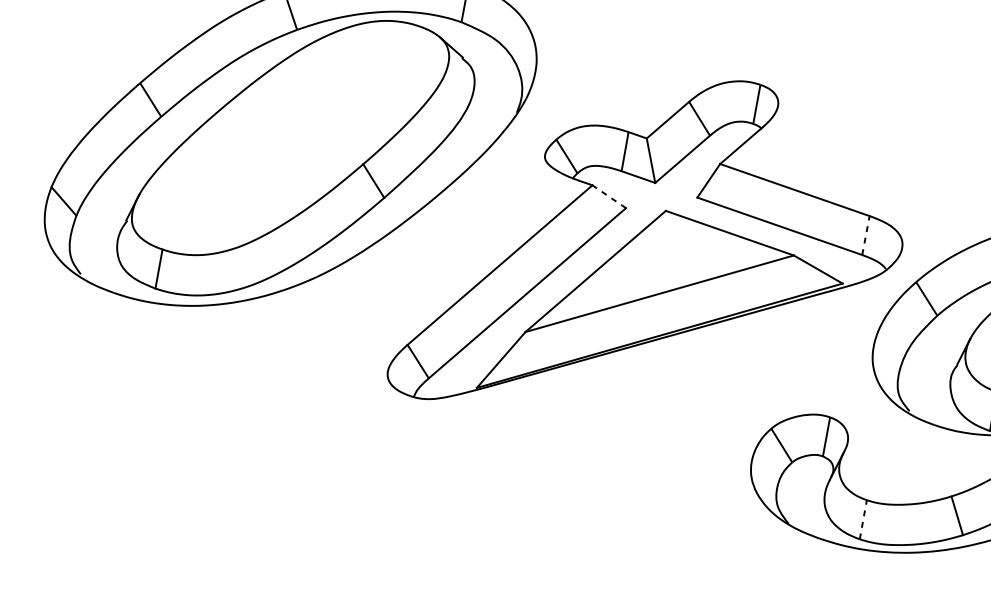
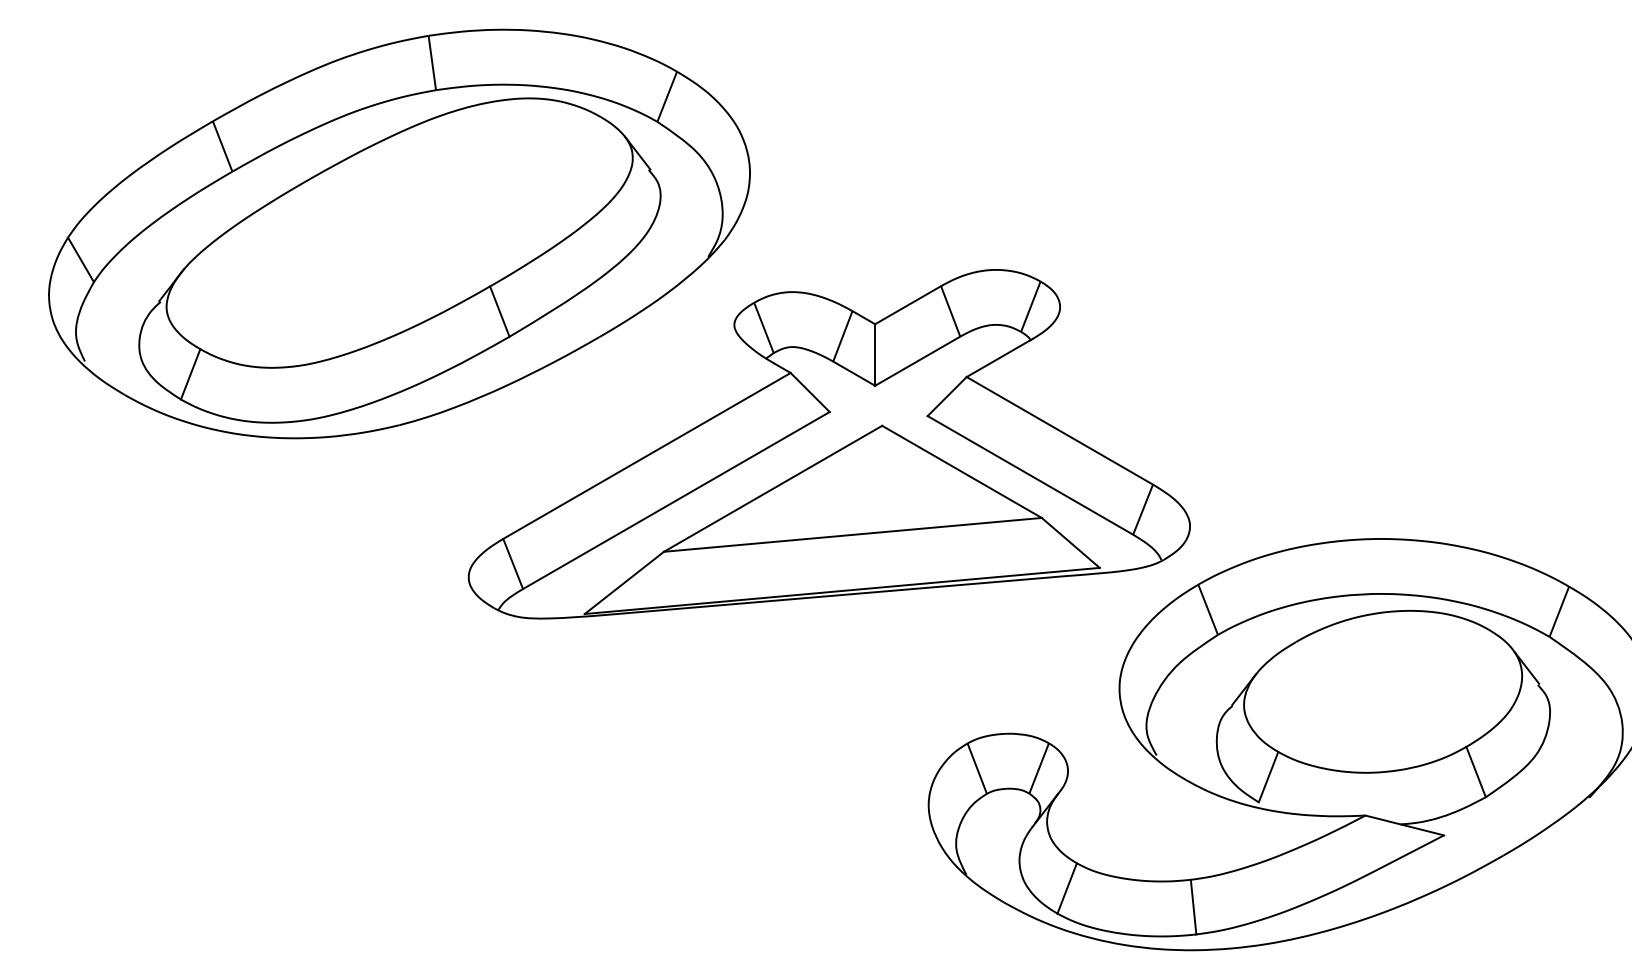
line: (609, 196) -> (810, 392), dashed -> solid
line: (865, 236) -> (1142, 510), dashed -> solid
line: (863, 519) -> (1067, 888), dashed -> solid

